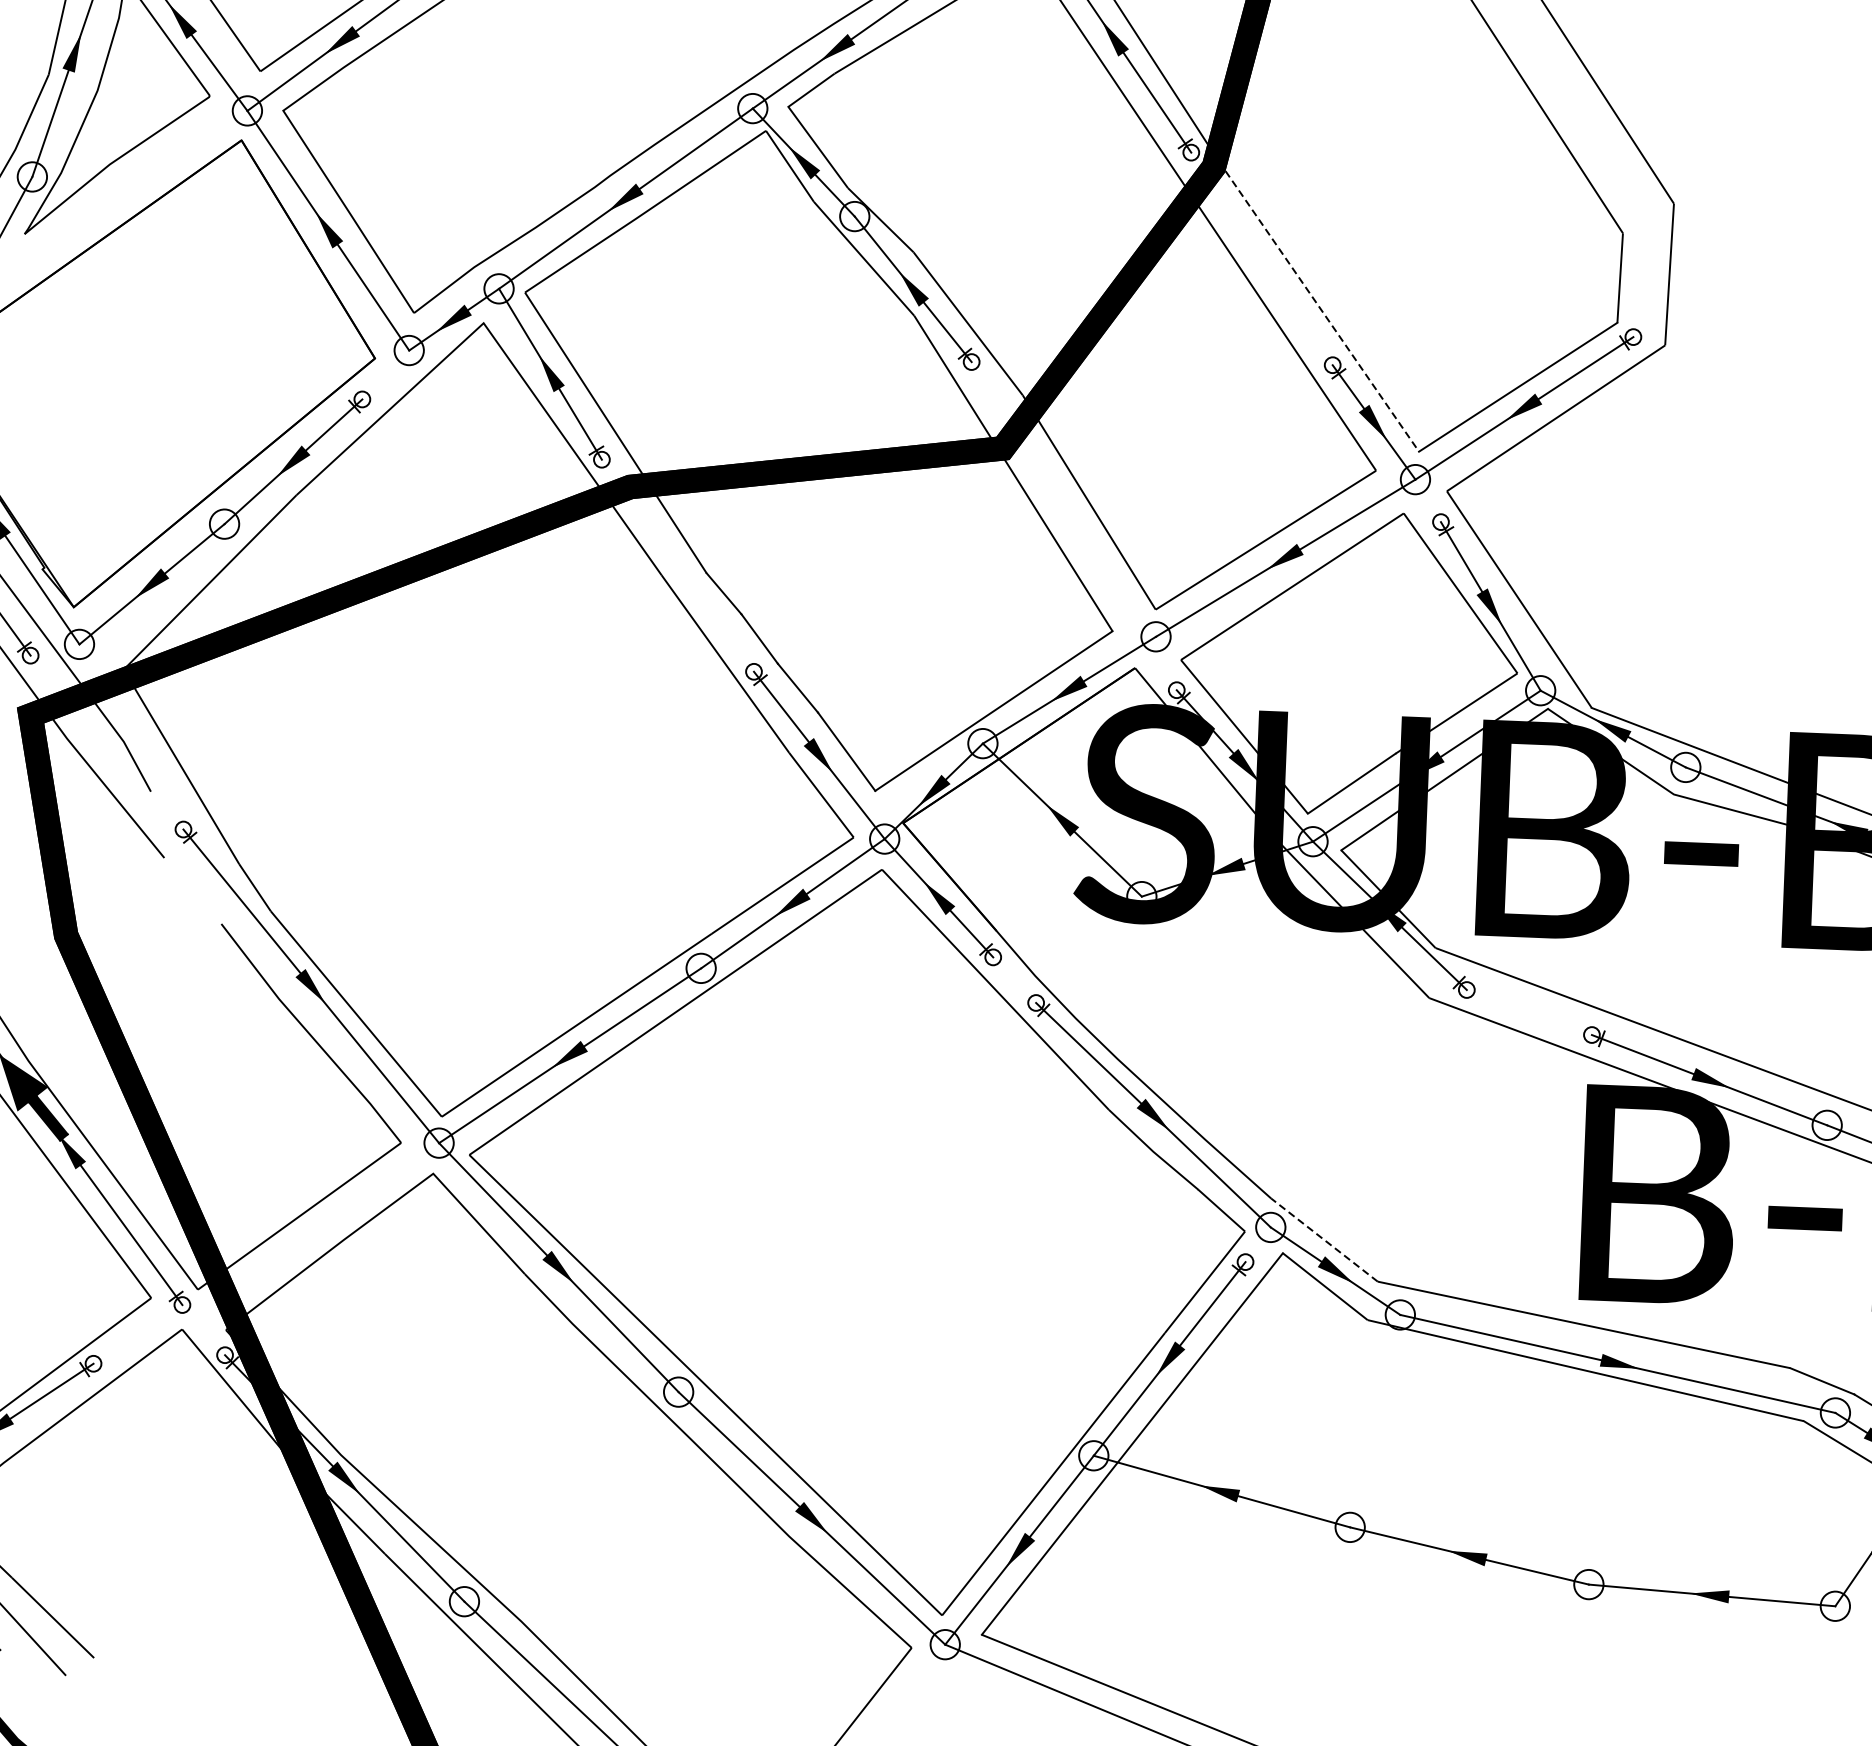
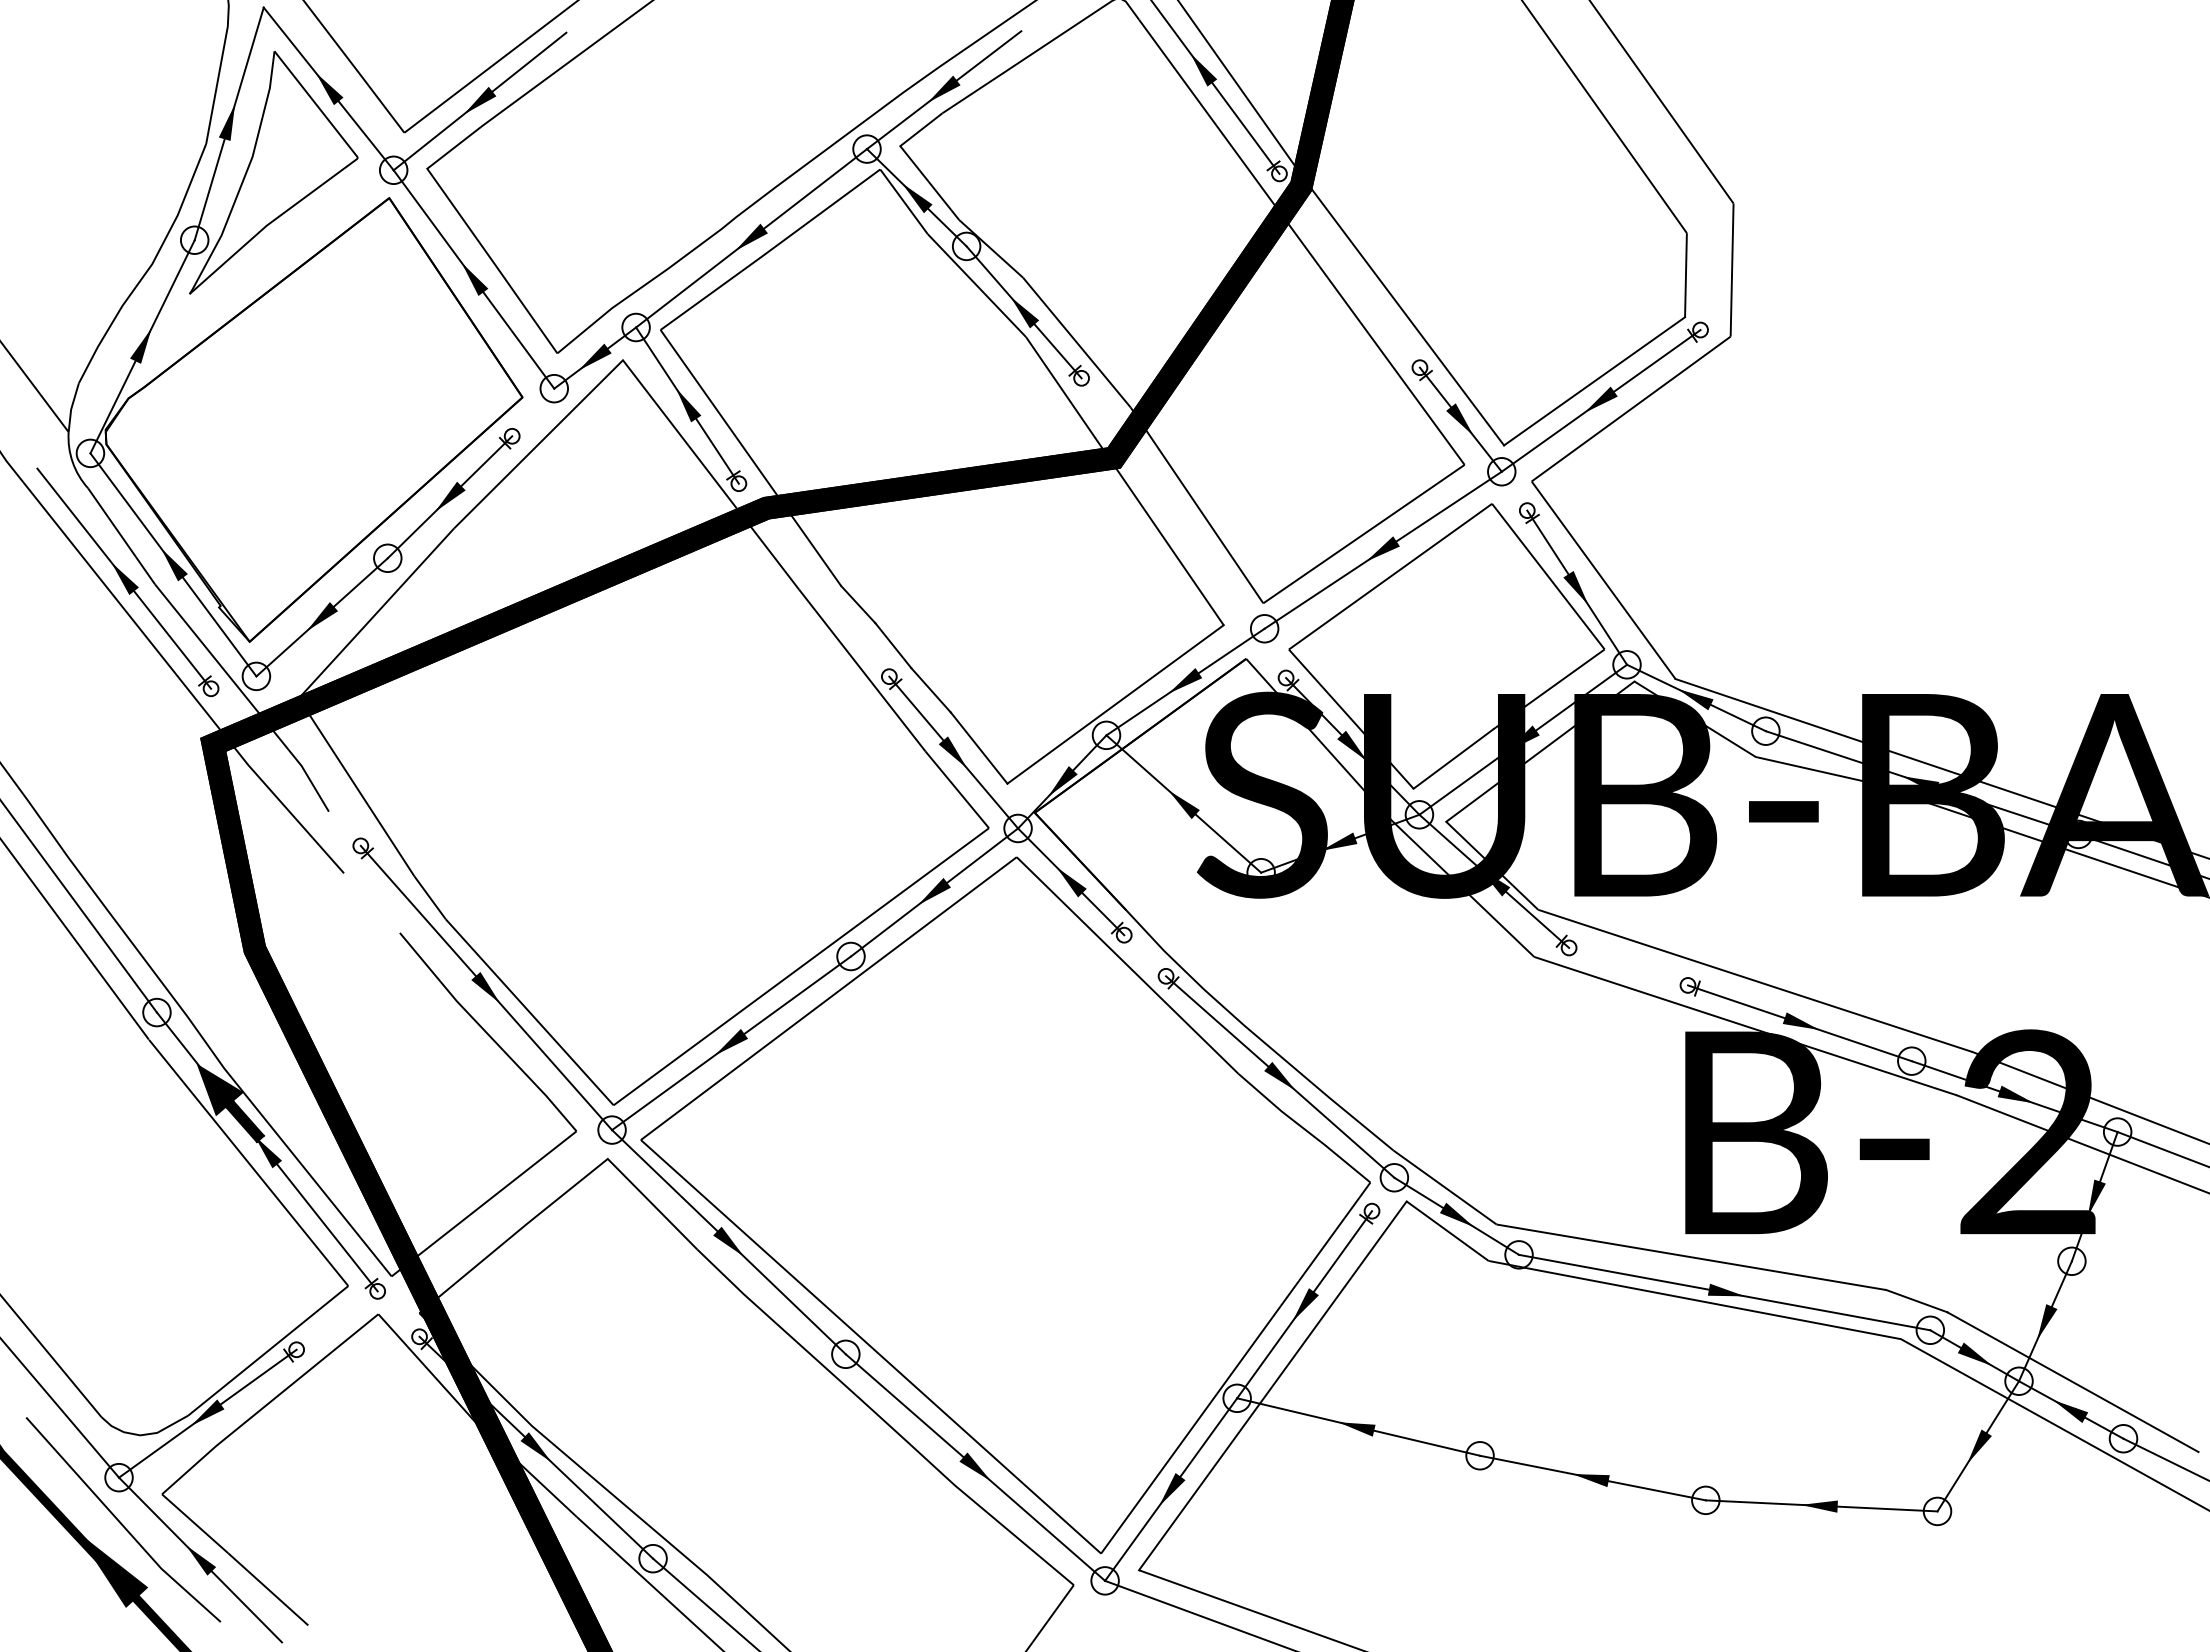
line: (1319, 306) -> (1405, 313), dashed -> solid
line: (1323, 1239) -> (1444, 1187), dashed -> solid

